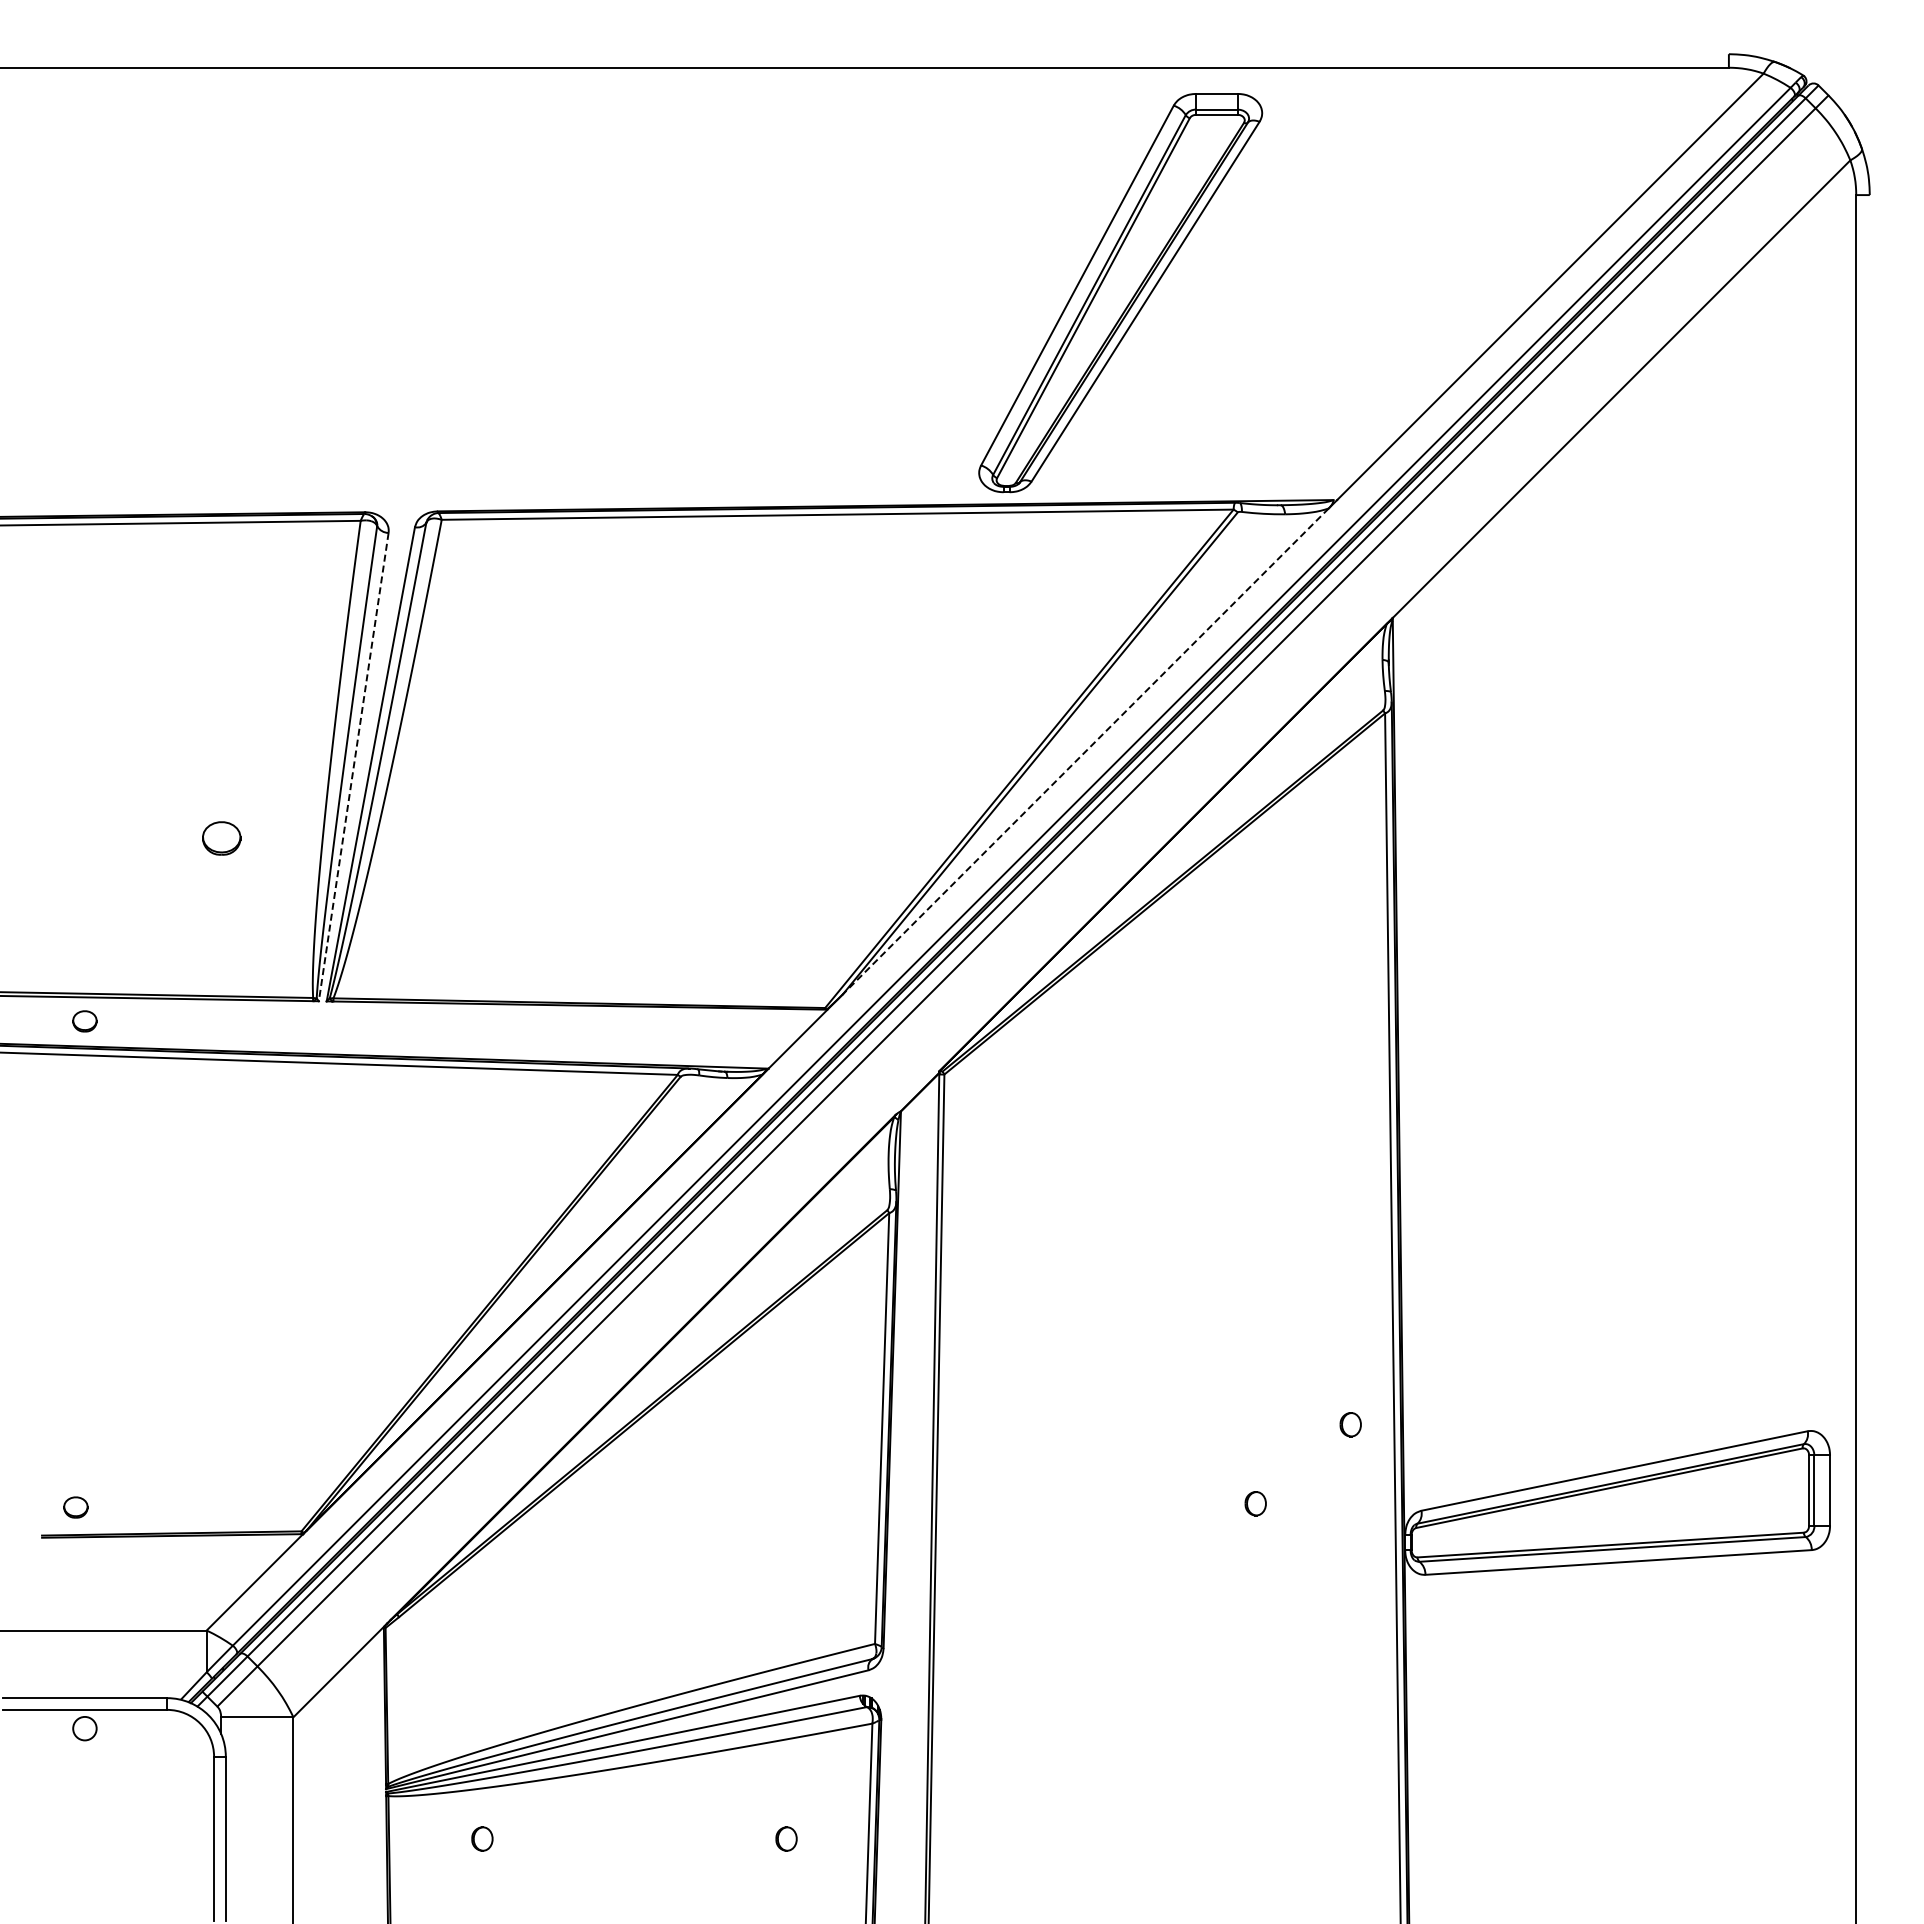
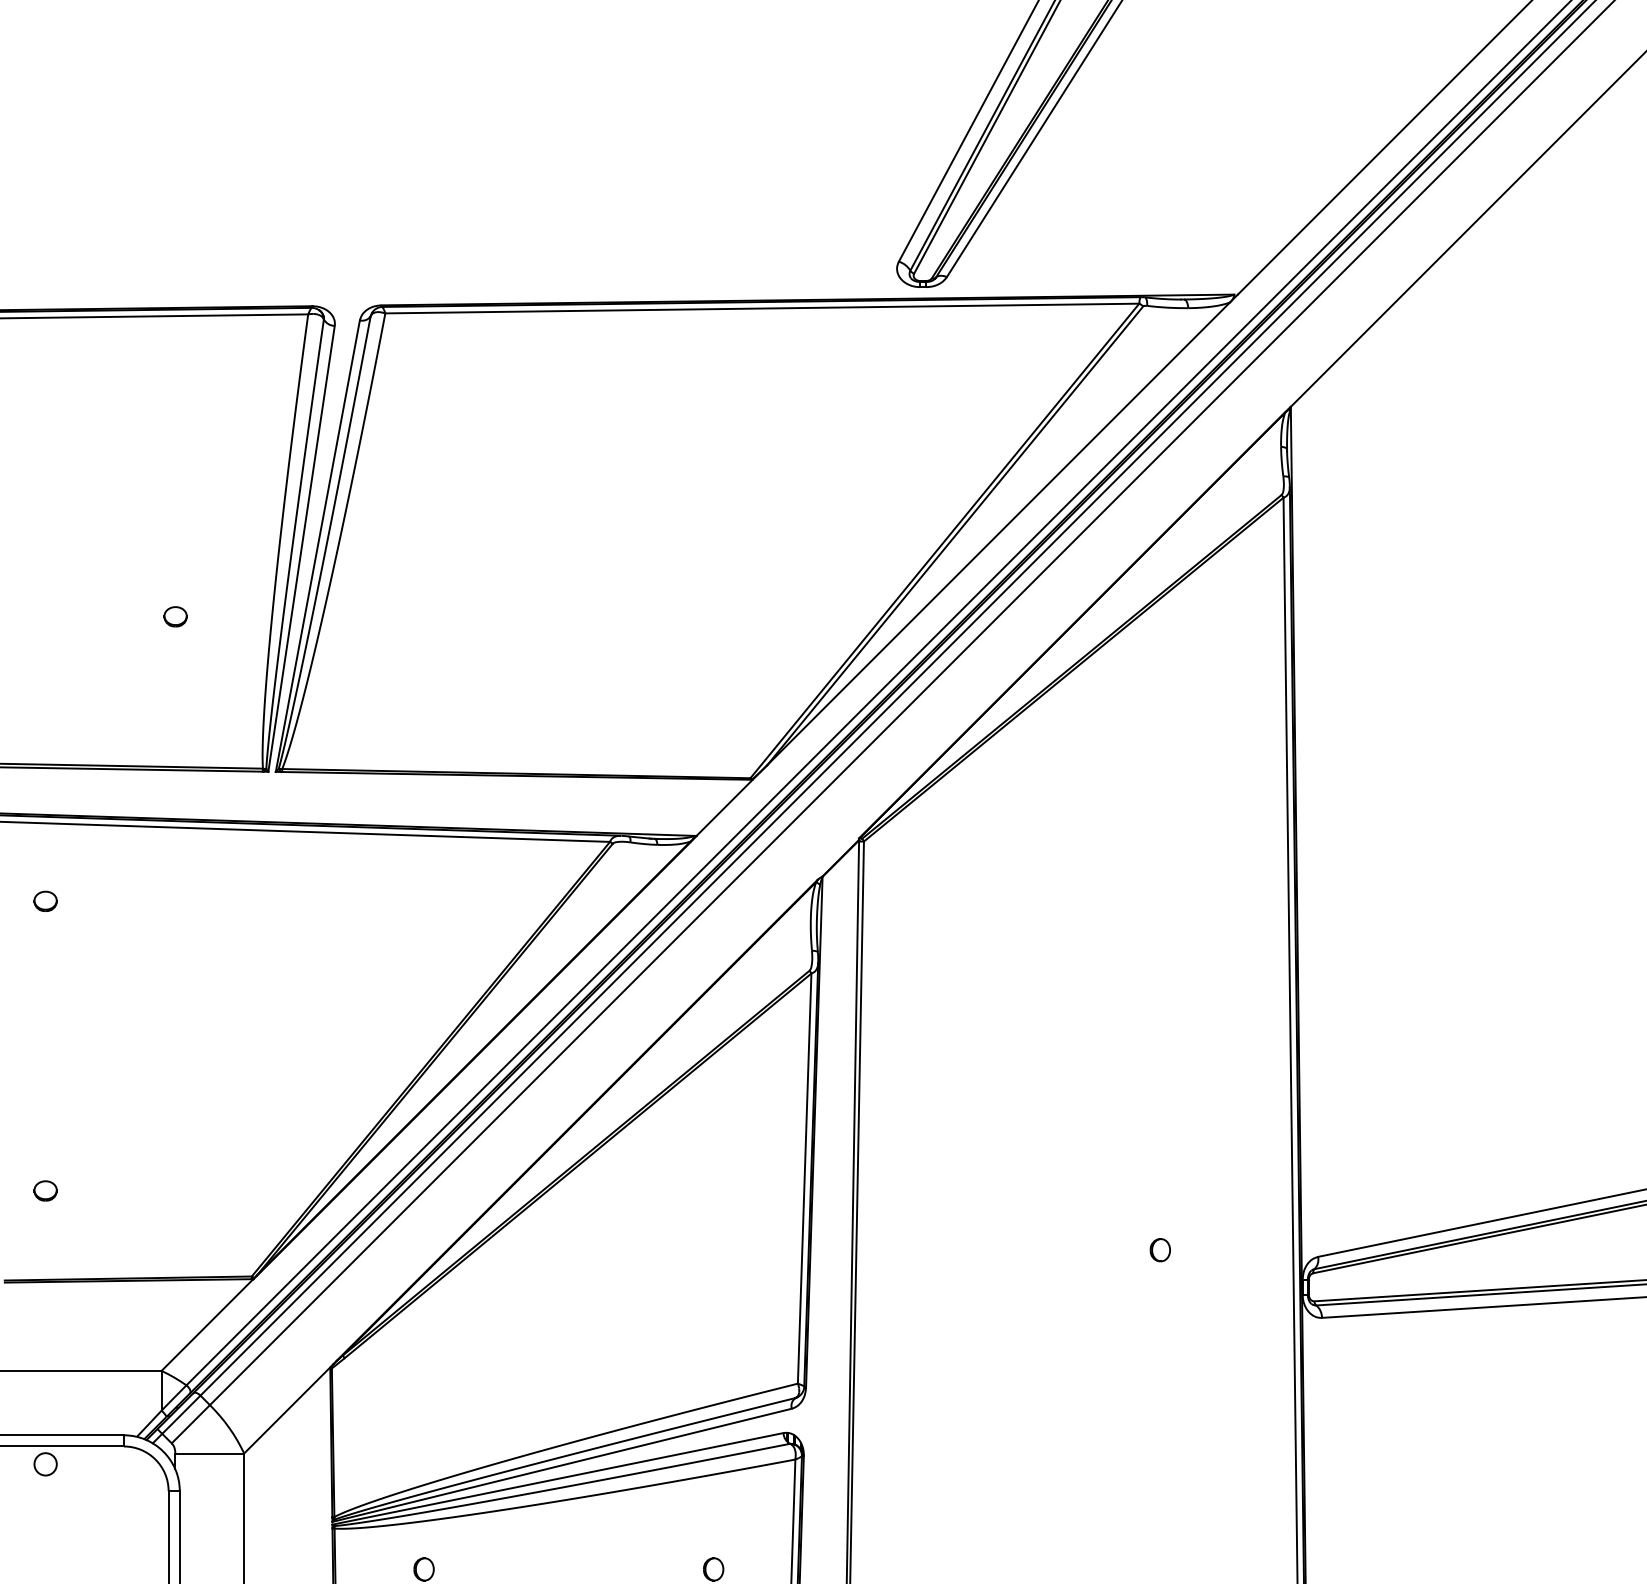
line: (1085, 751) -> (998, 533), dashed -> solid
line: (353, 767) -> (301, 549), dashed -> solid
part: (220, 838) -> (174, 616), size x0.62
part: (84, 1021) -> (45, 901), moved
part: (1350, 1424) -> (1250, 1174), removed
part: (75, 1507) -> (45, 1190), moved

